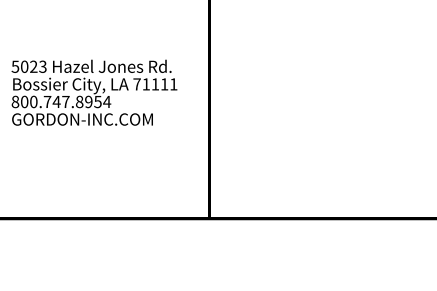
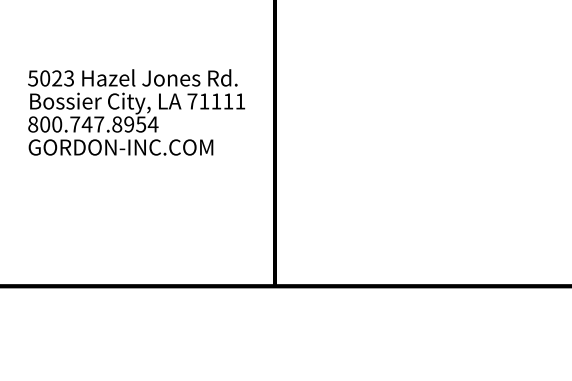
text: (94, 92) -> (136, 112), moved

